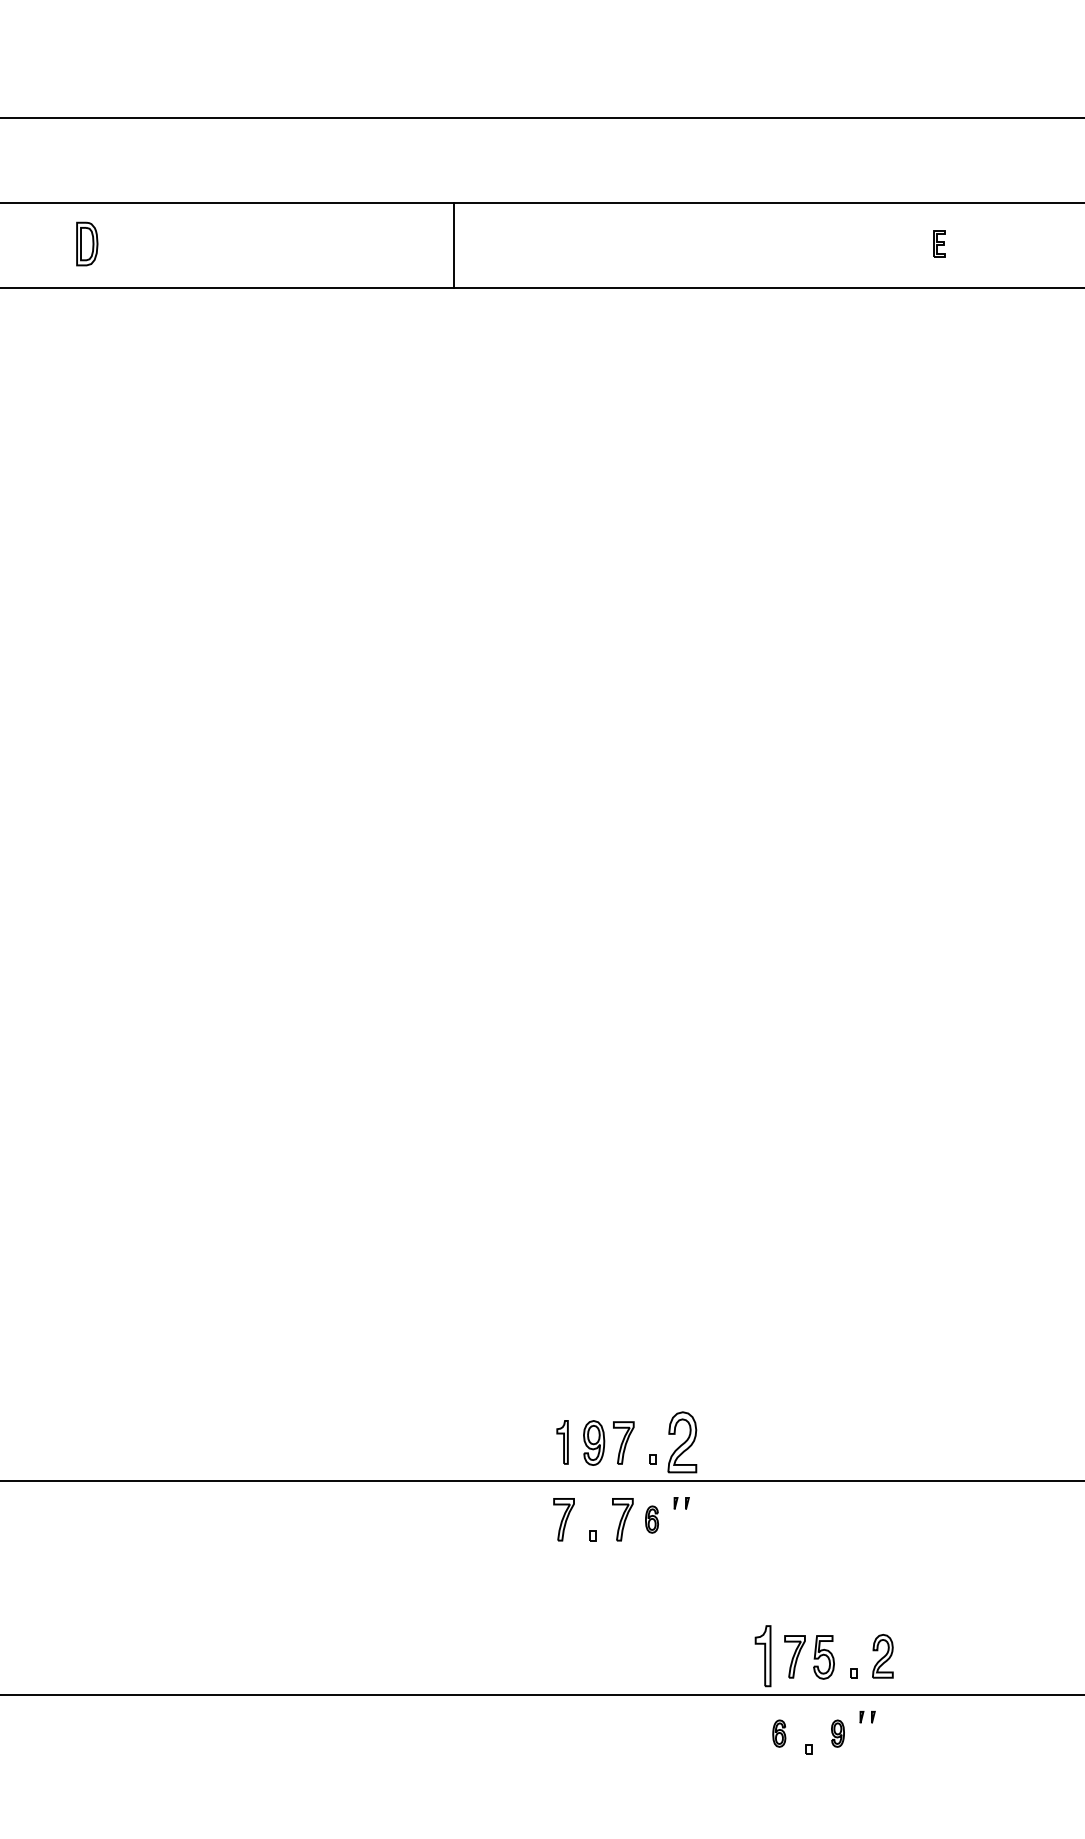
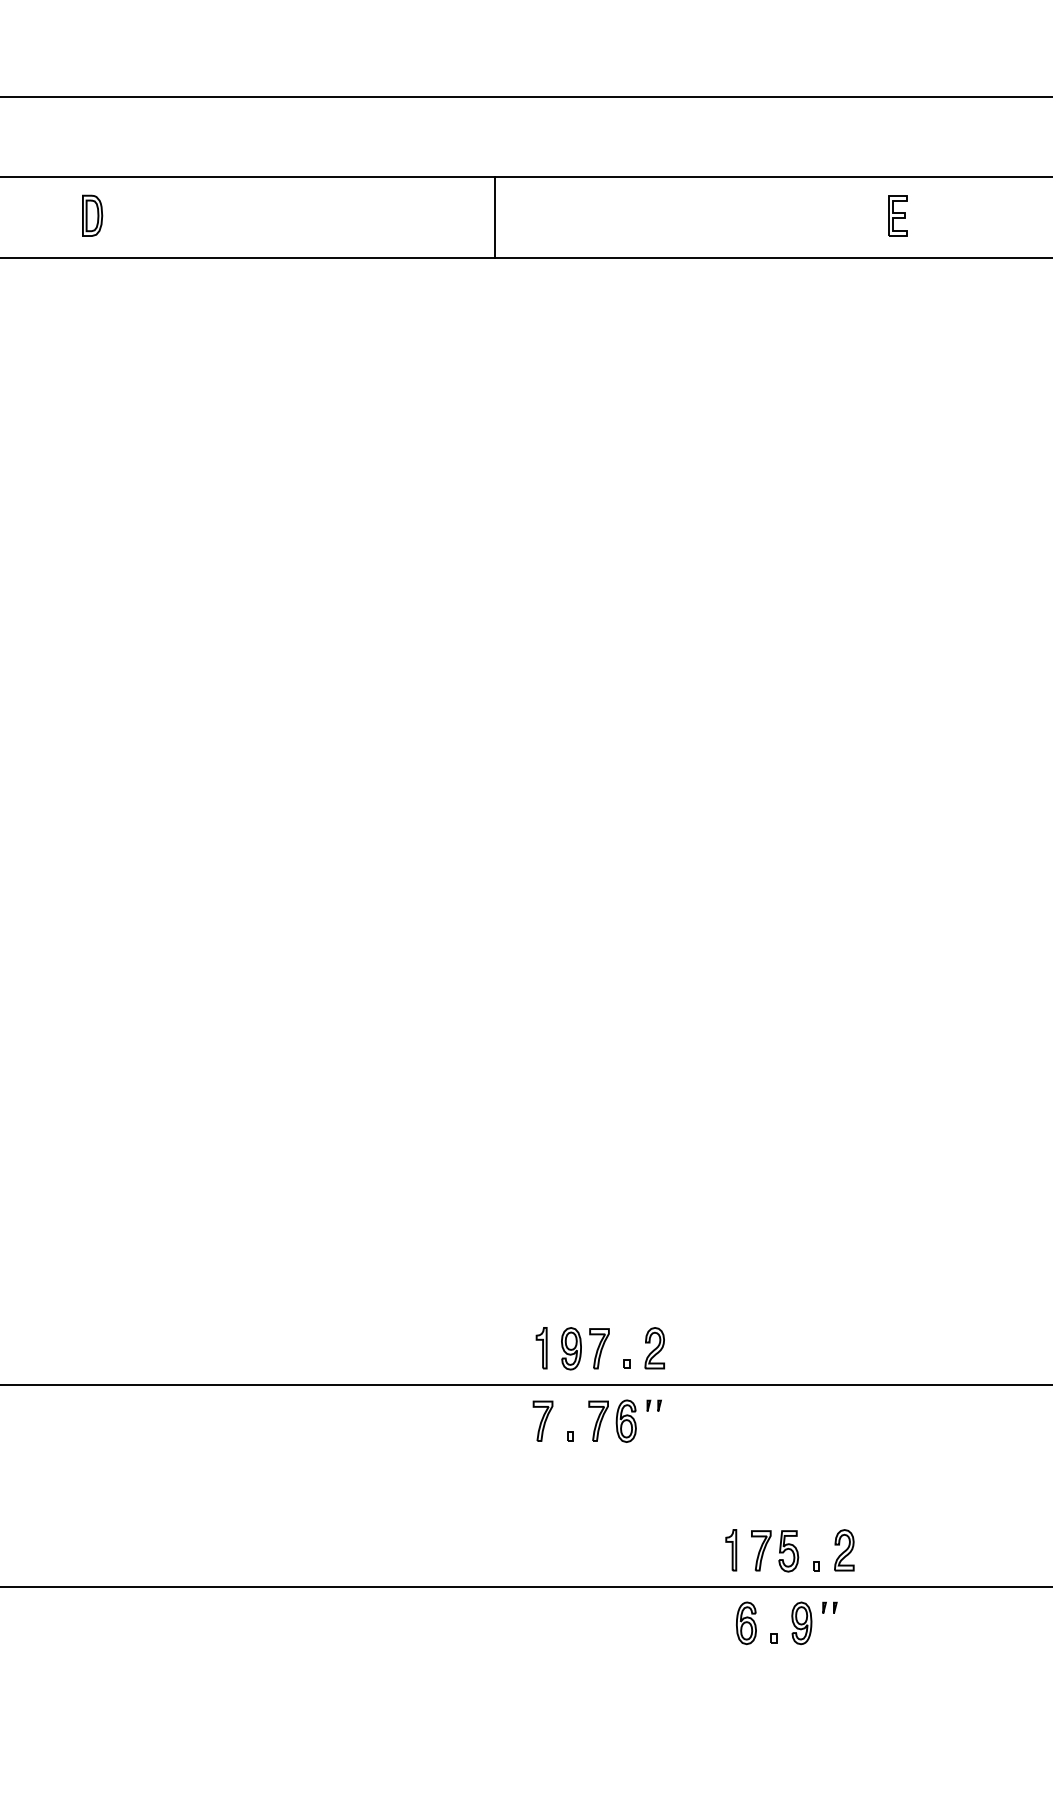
part: (939, 243) -> (897, 215), size x1.67
line: (453, 245) -> (494, 217), moved
part: (681, 1442) -> (654, 1348), size x0.71
part: (651, 1518) -> (625, 1420), size x1.67
part: (763, 1656) -> (731, 1550), size x0.71
part: (779, 1733) -> (746, 1623), size x1.67
part: (837, 1733) -> (801, 1623), size x1.67

